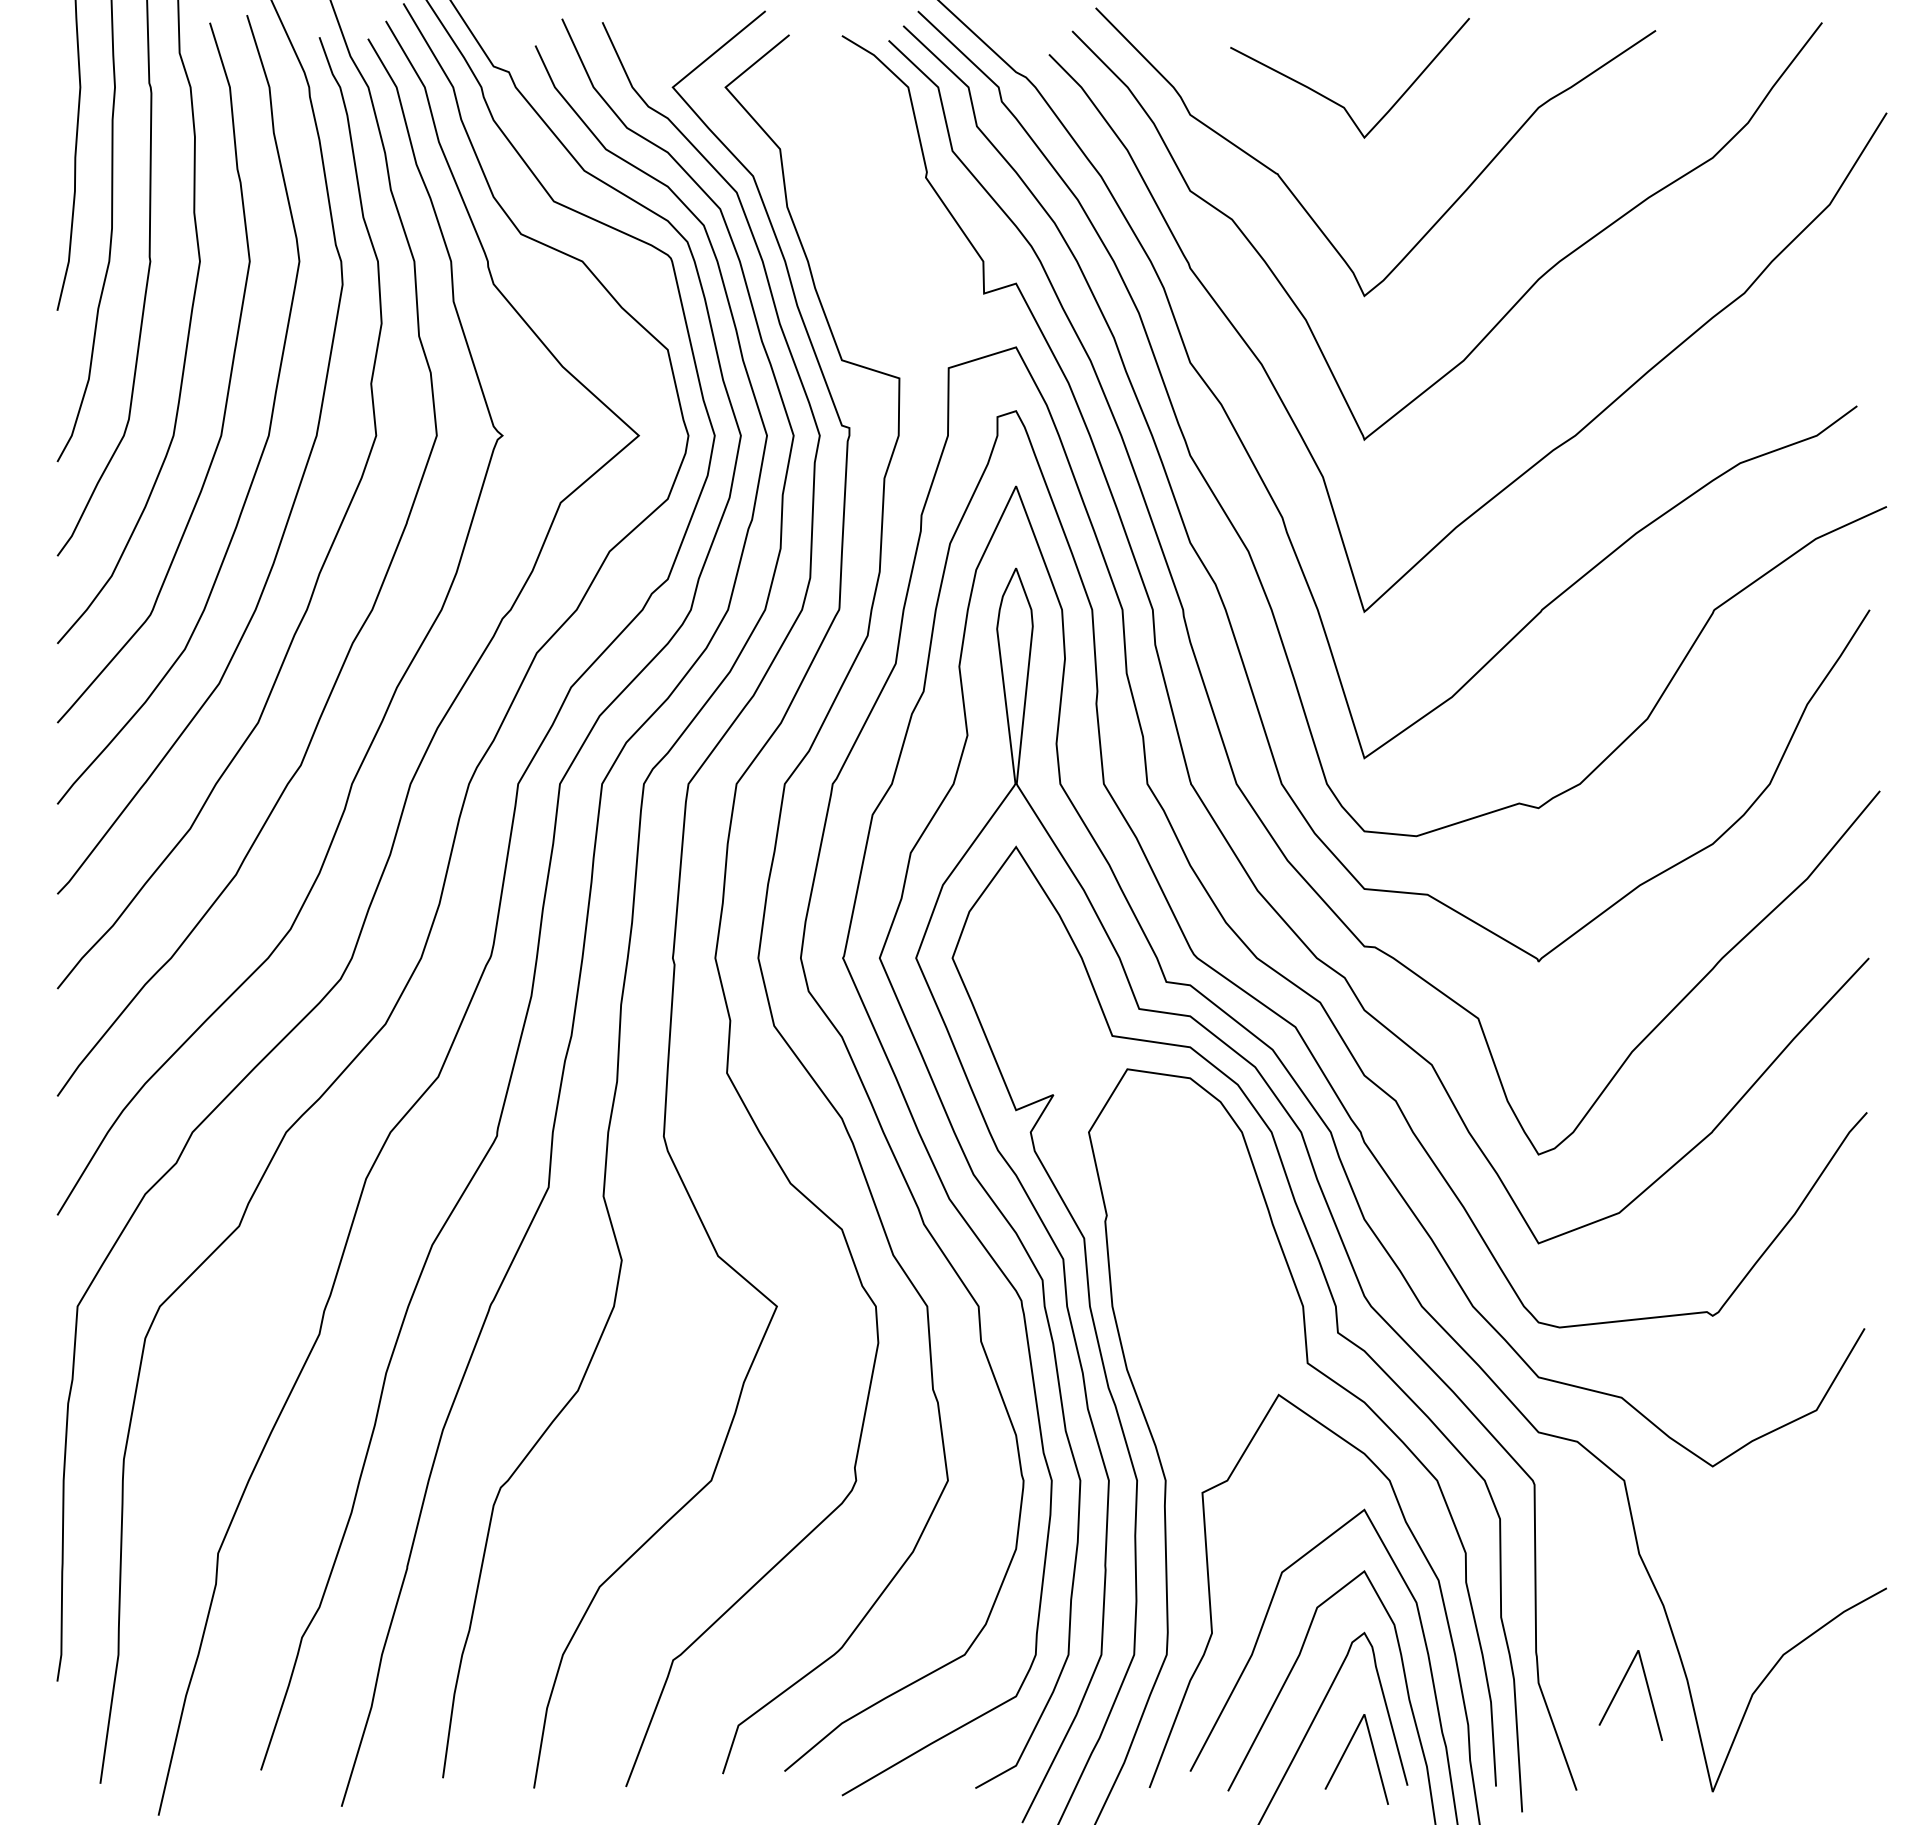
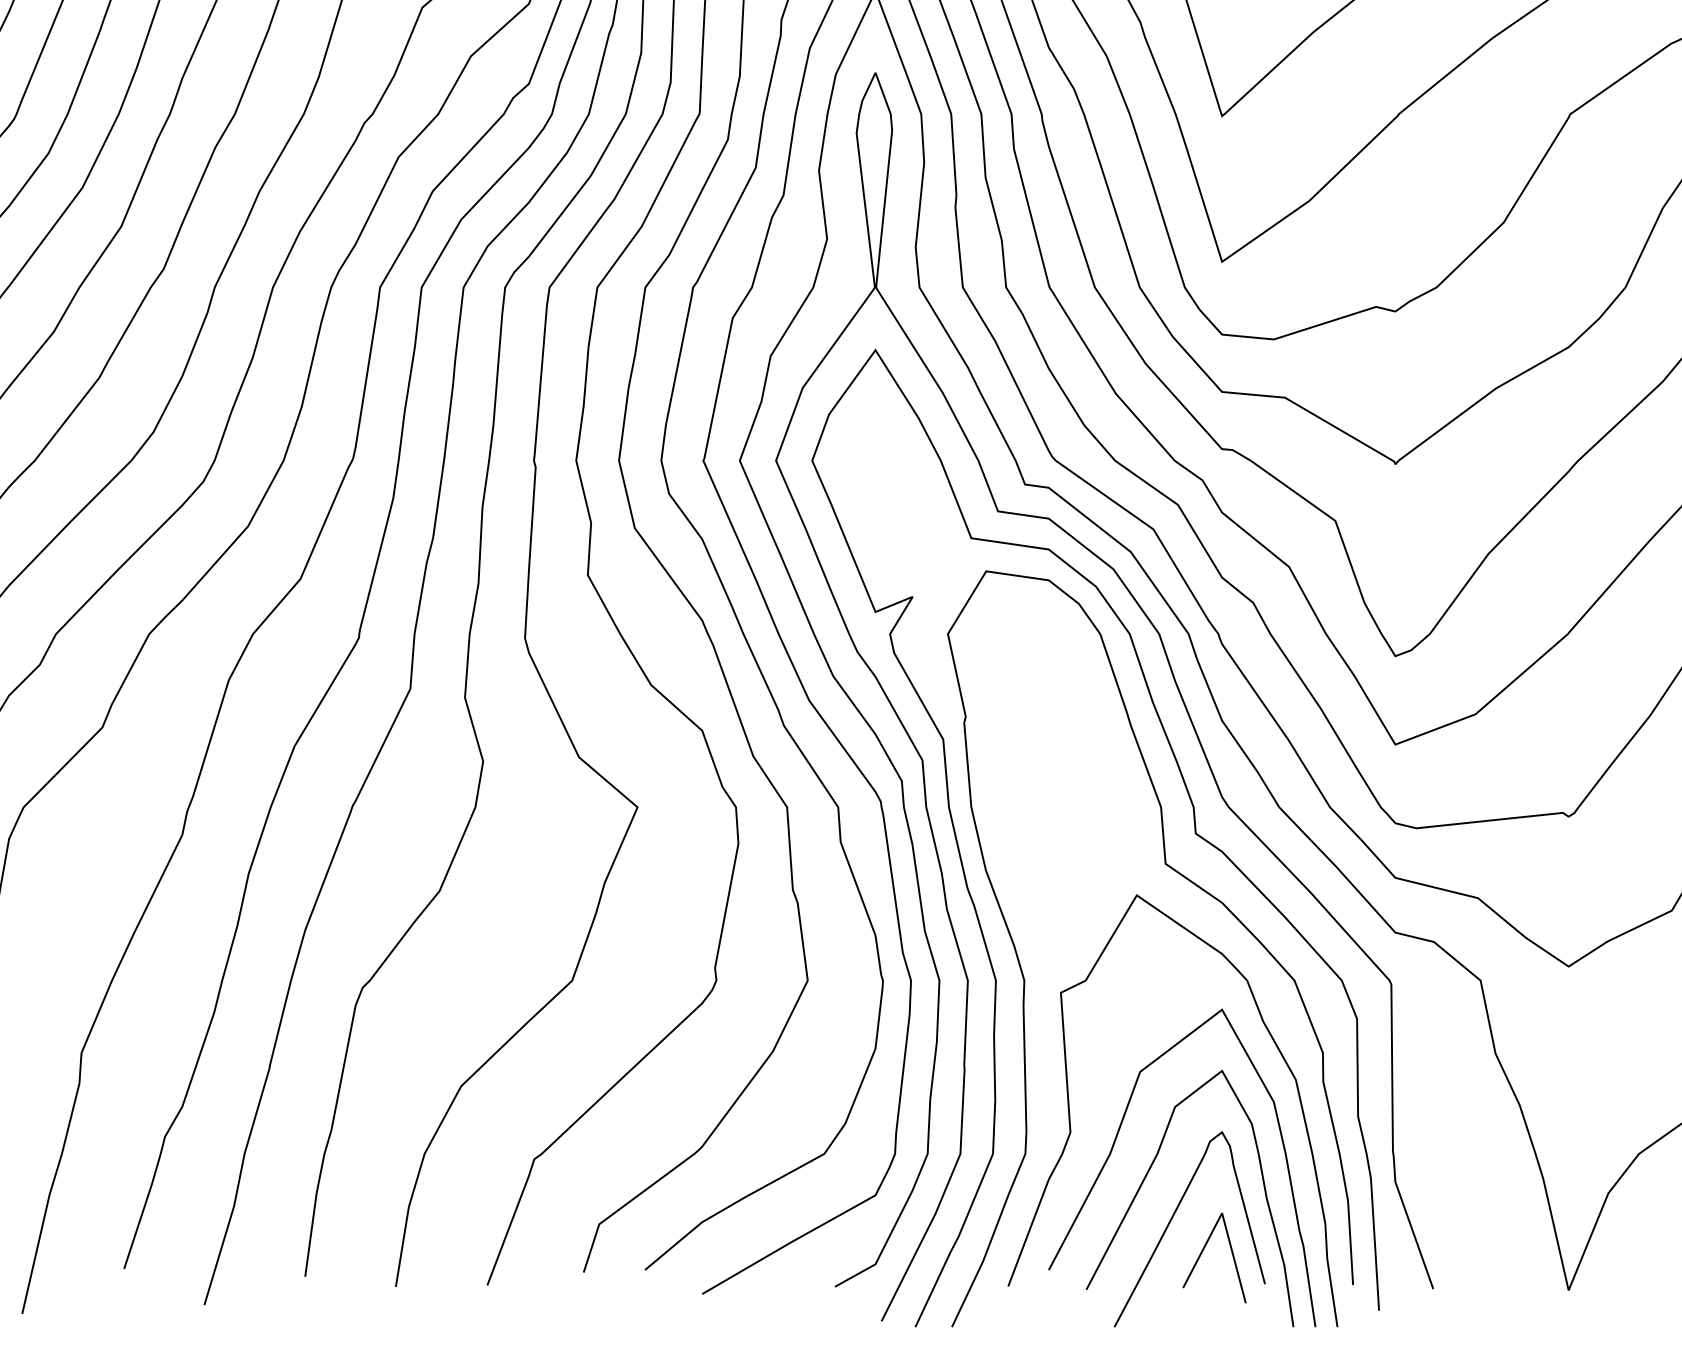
line: (1619, 1689) -> (1475, 1188), removed

